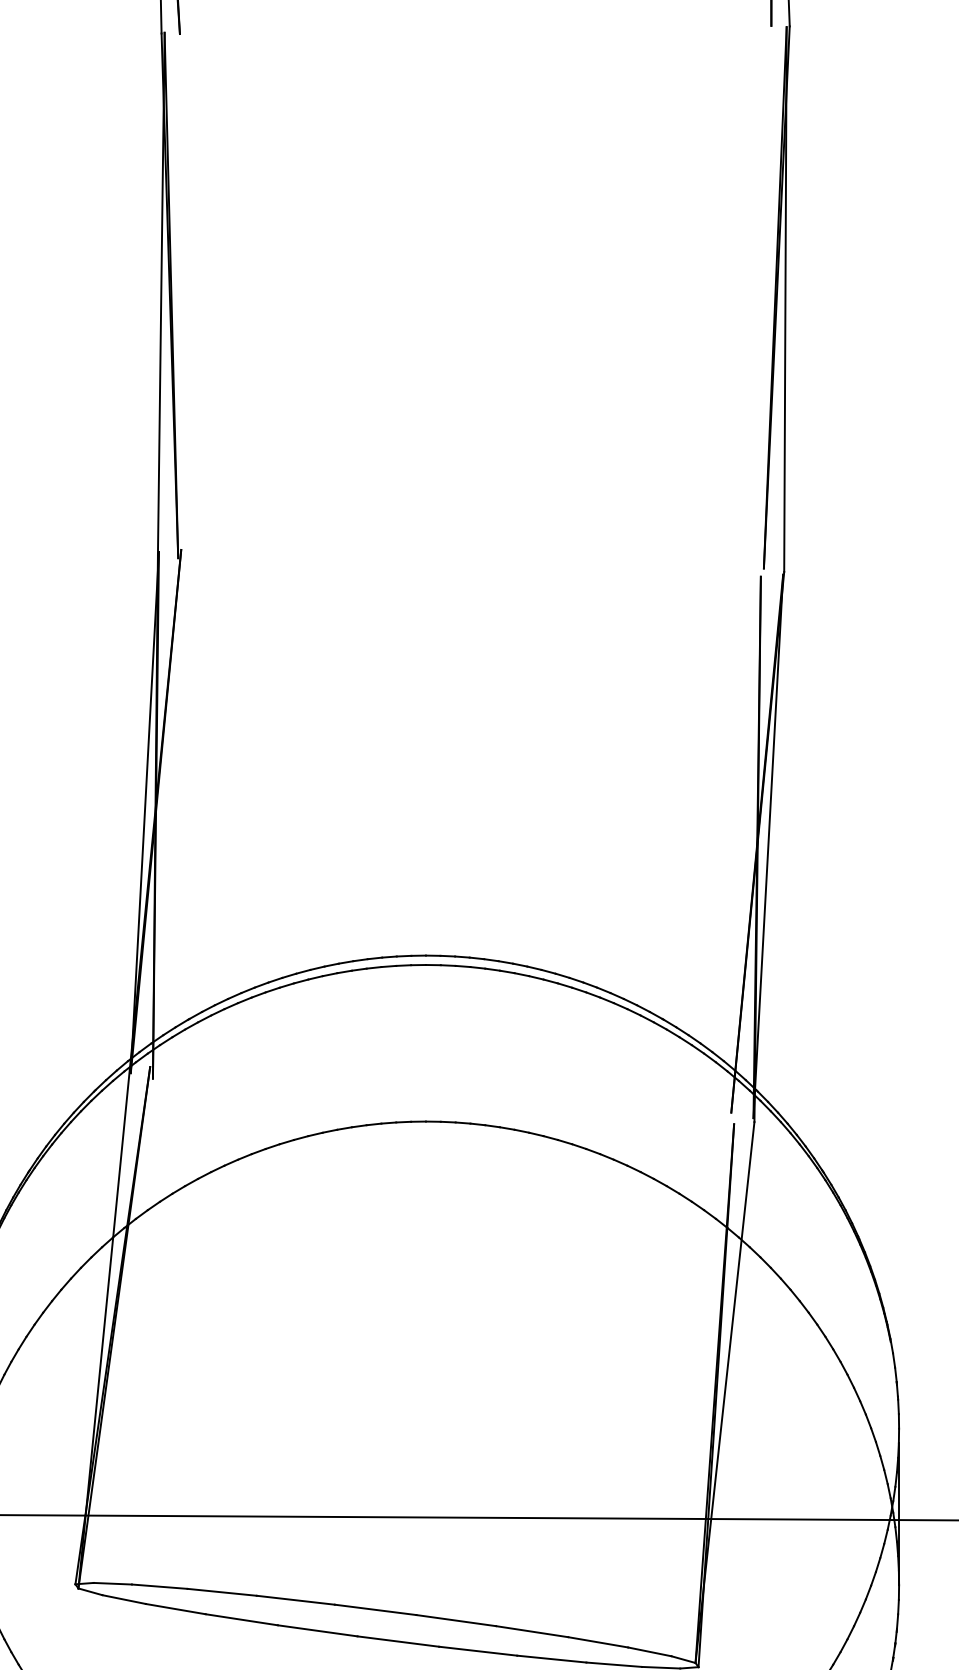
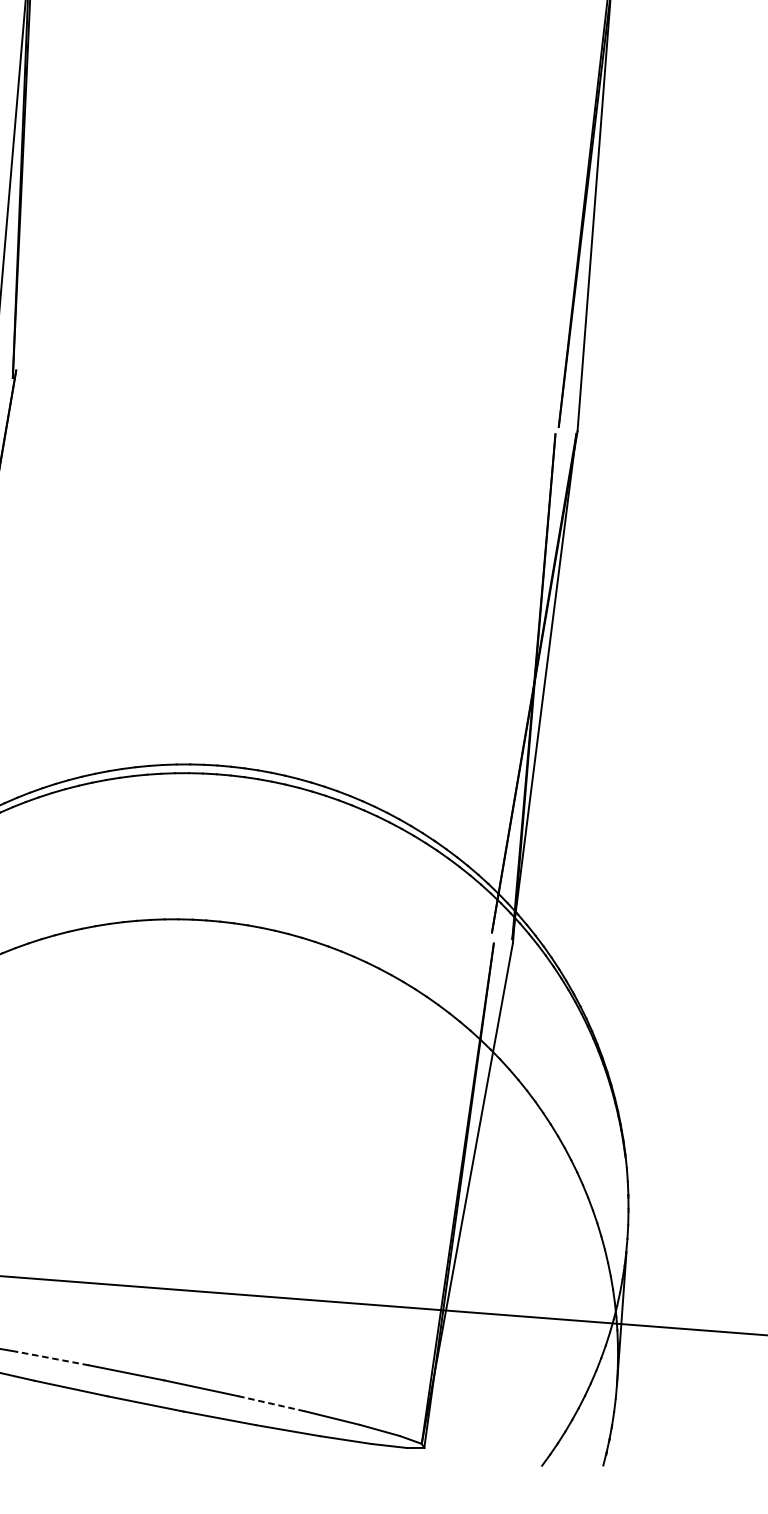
line: (295, 1600) -> (52, 1358), solid -> dashed
line: (532, 1631) -> (271, 1403), solid -> dashed

